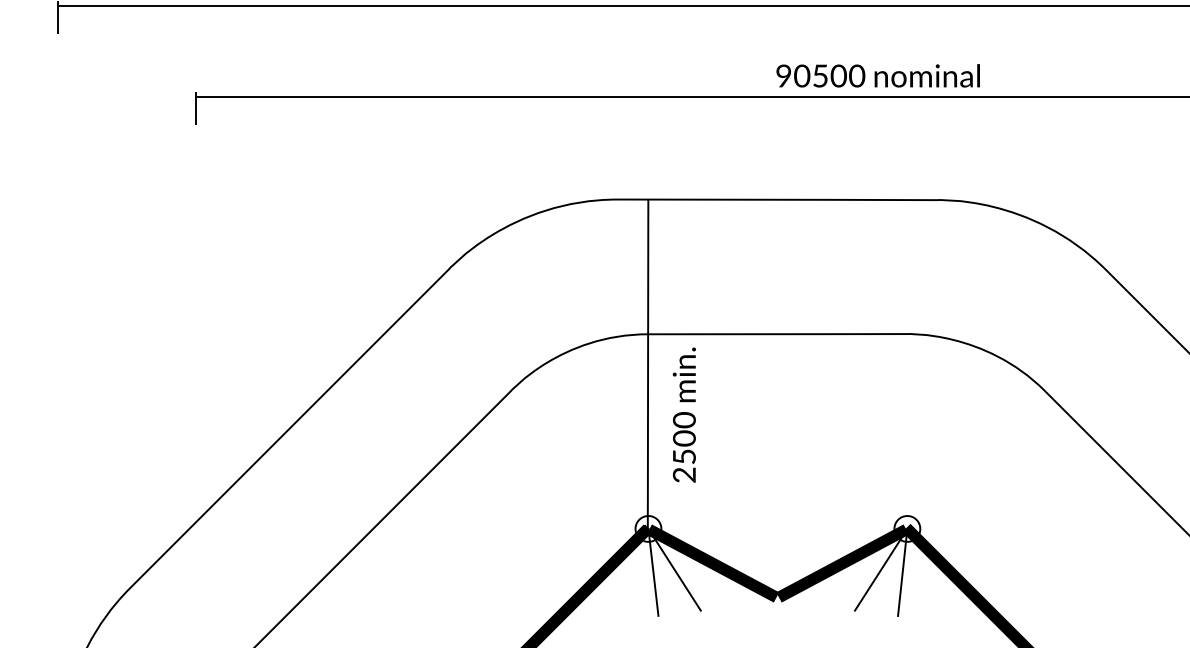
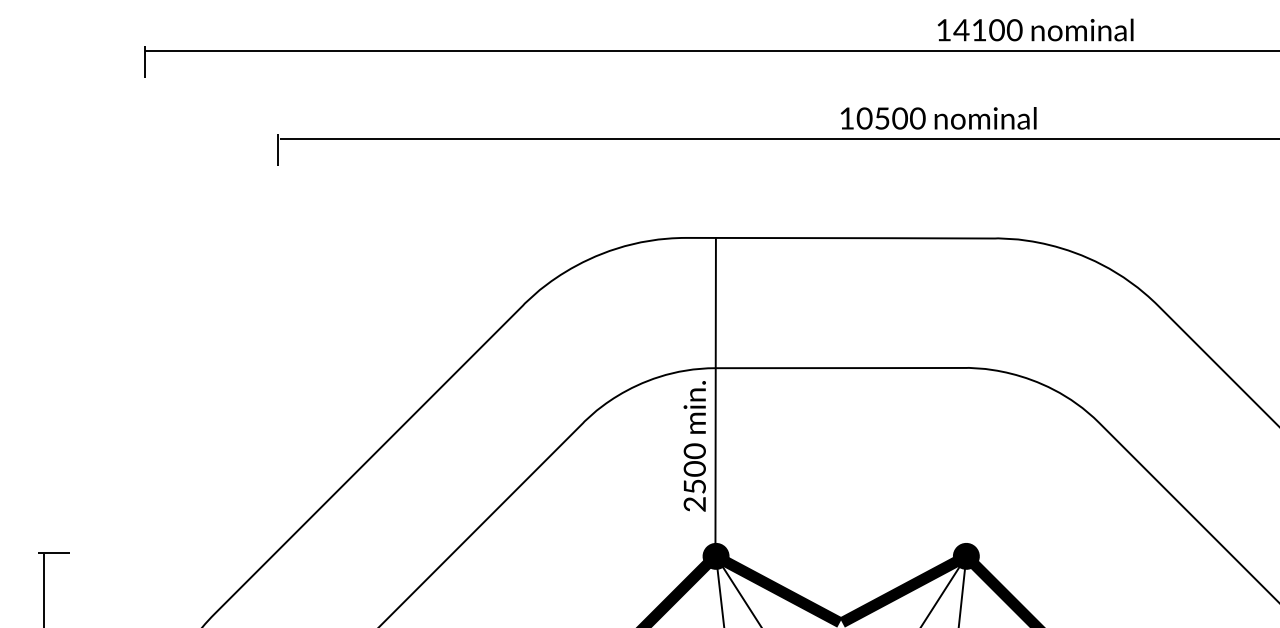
text: (783, 76) -> (846, 118), 90500 -> 10500
text: (684, 415) -> (694, 446), moved
fill: (647, 528) -> (715, 555), added
fill: (906, 528) -> (965, 555), added

